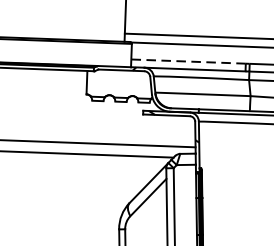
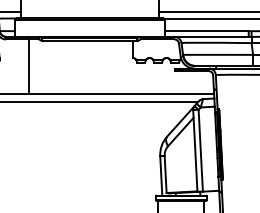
line: (188, 62) -> (206, 31), dashed -> solid

